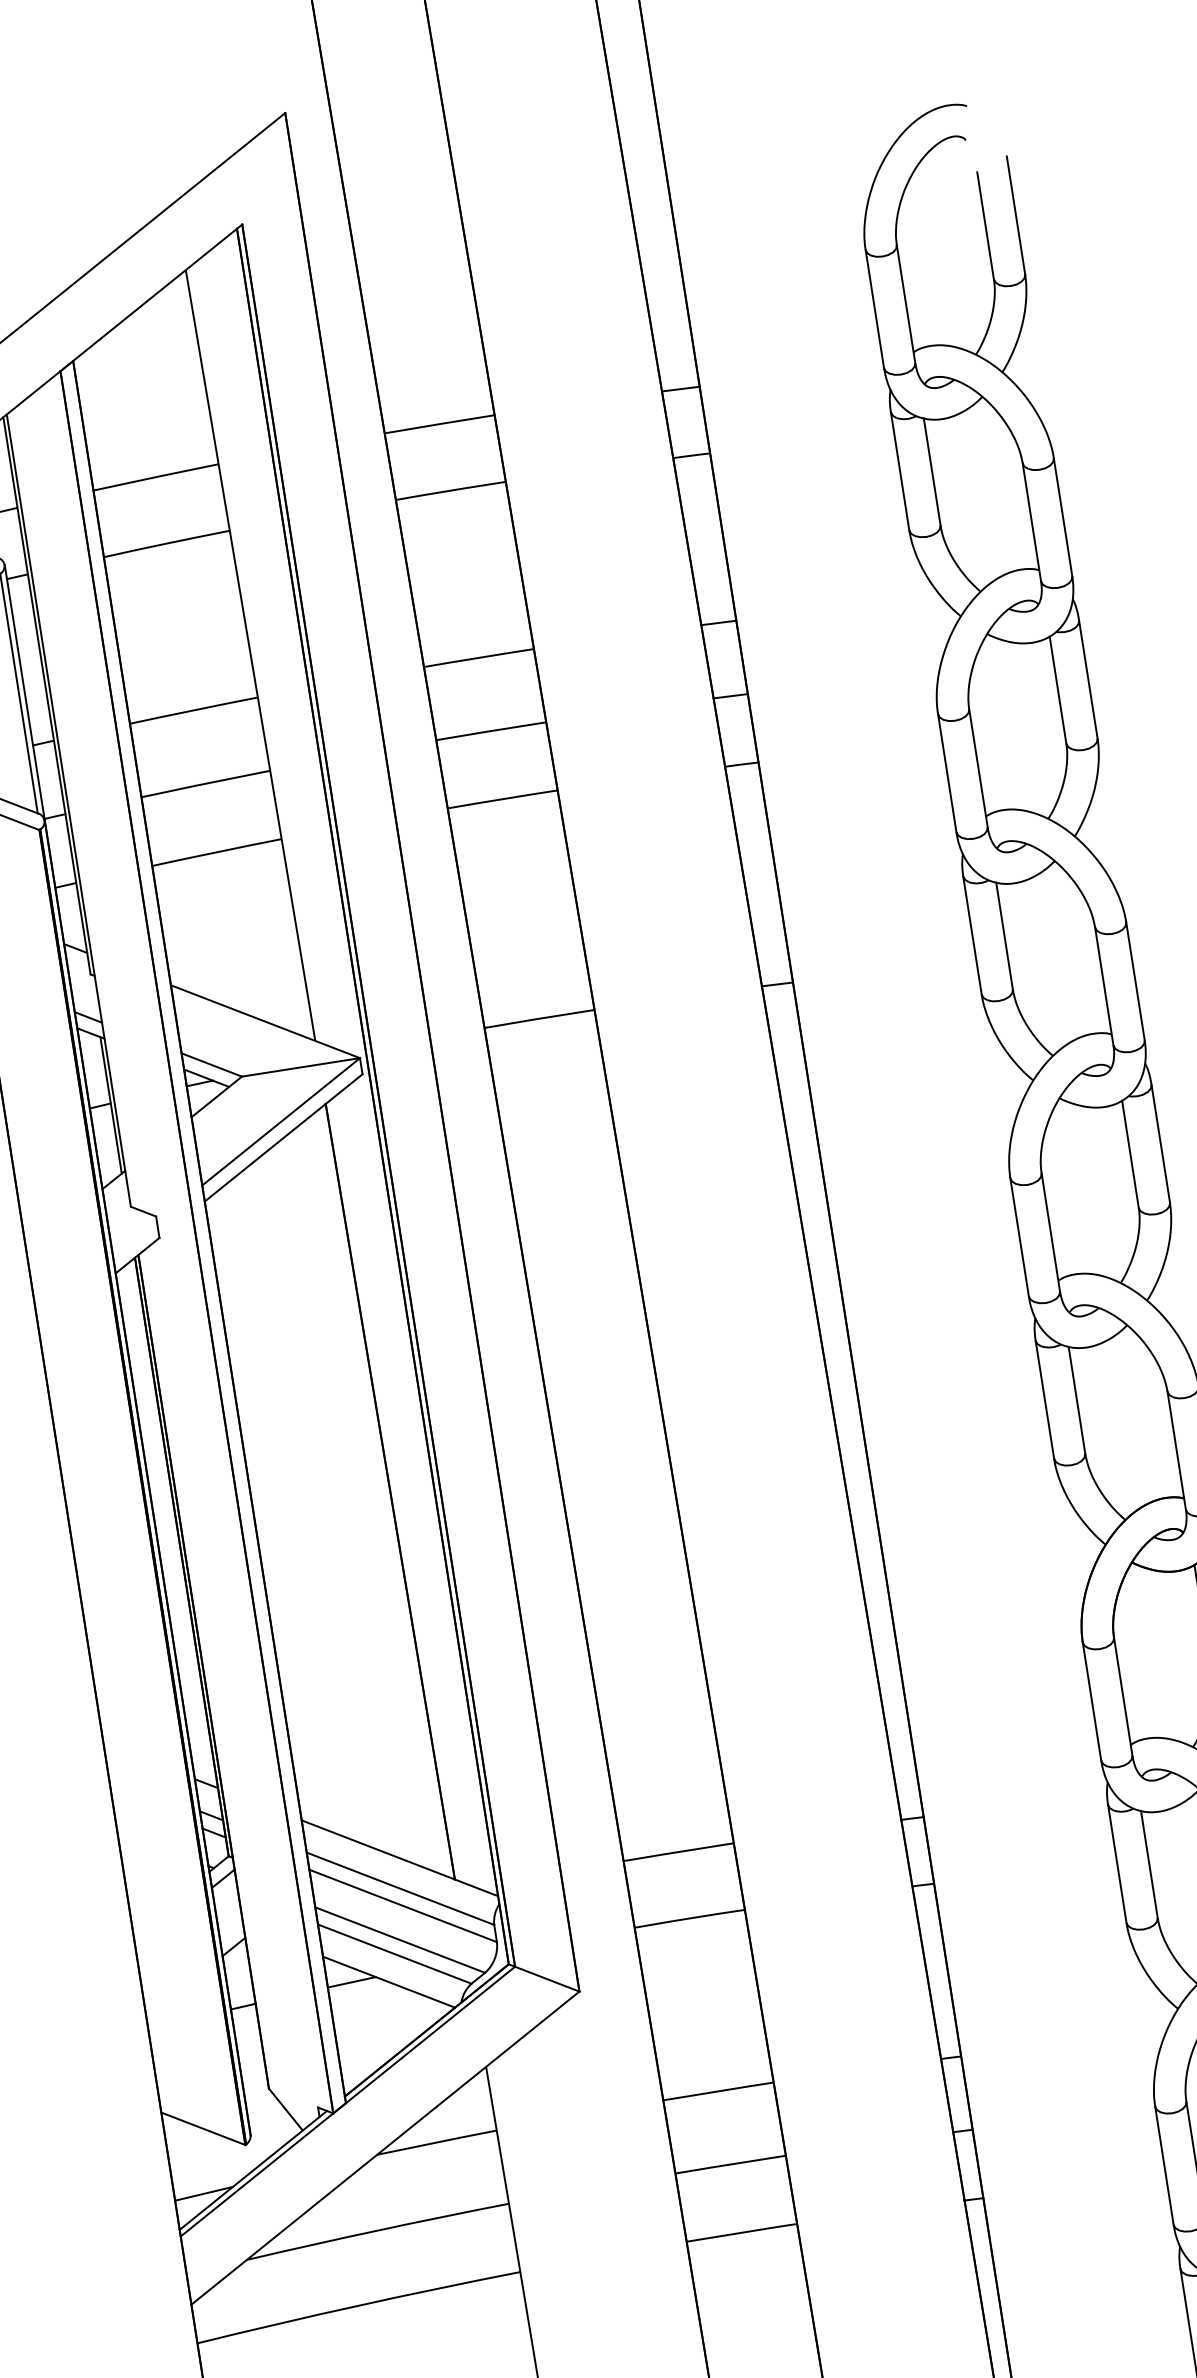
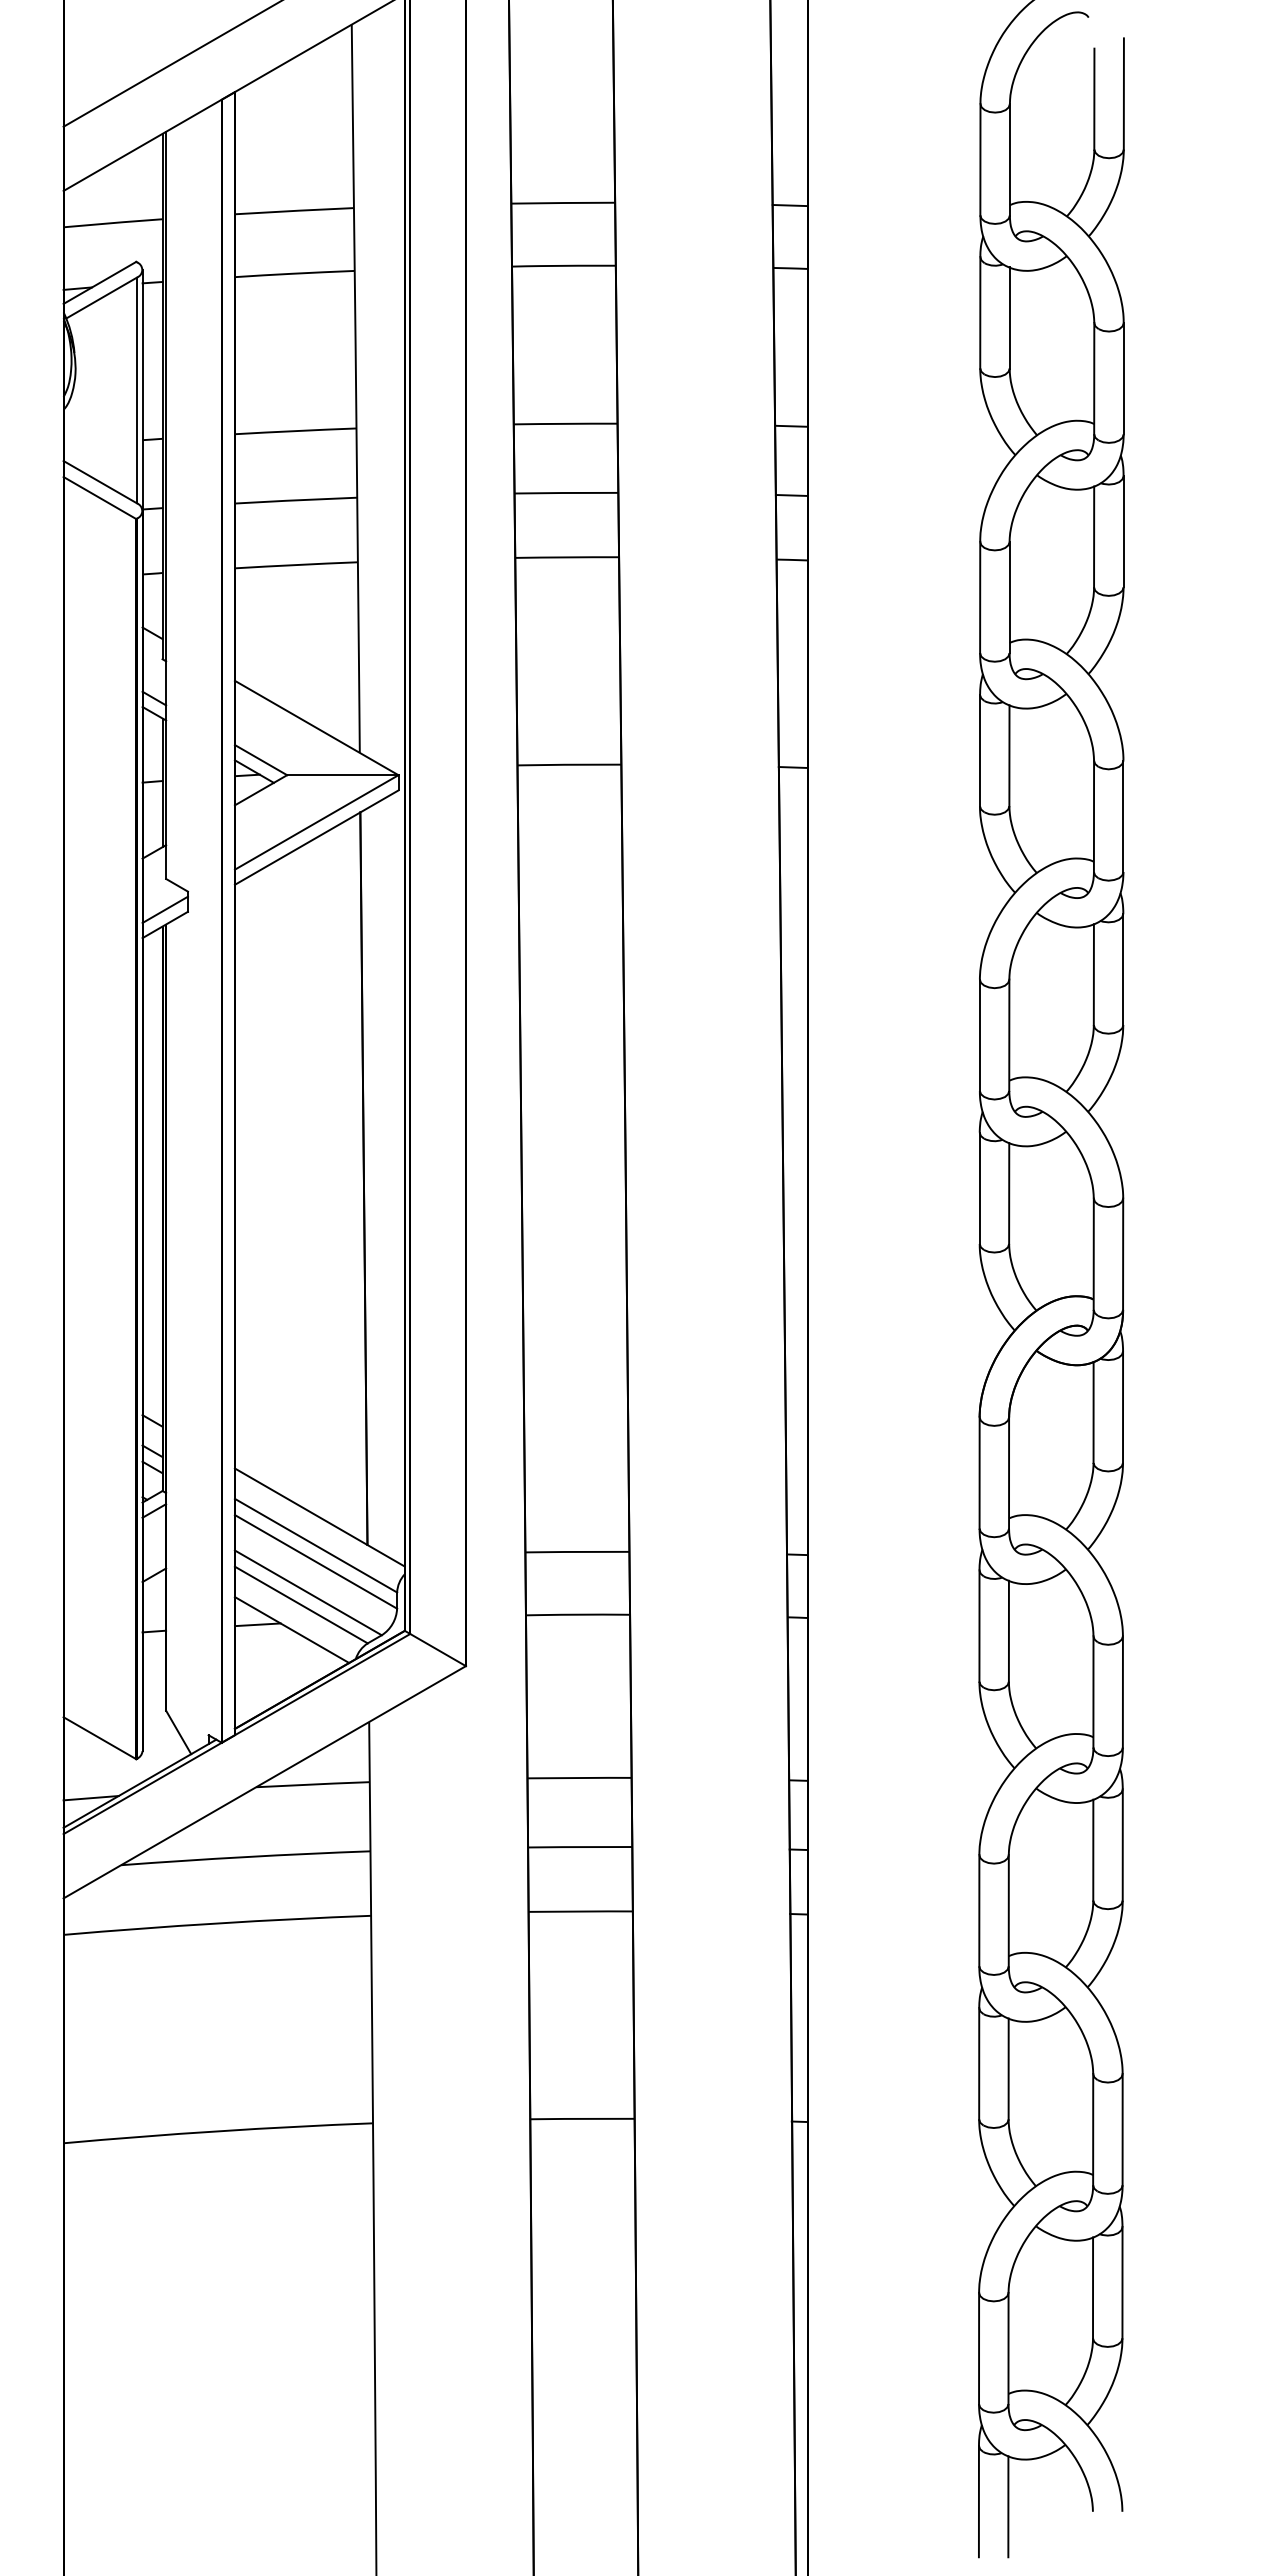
line: (134, 1239) -> (164, 909), added

